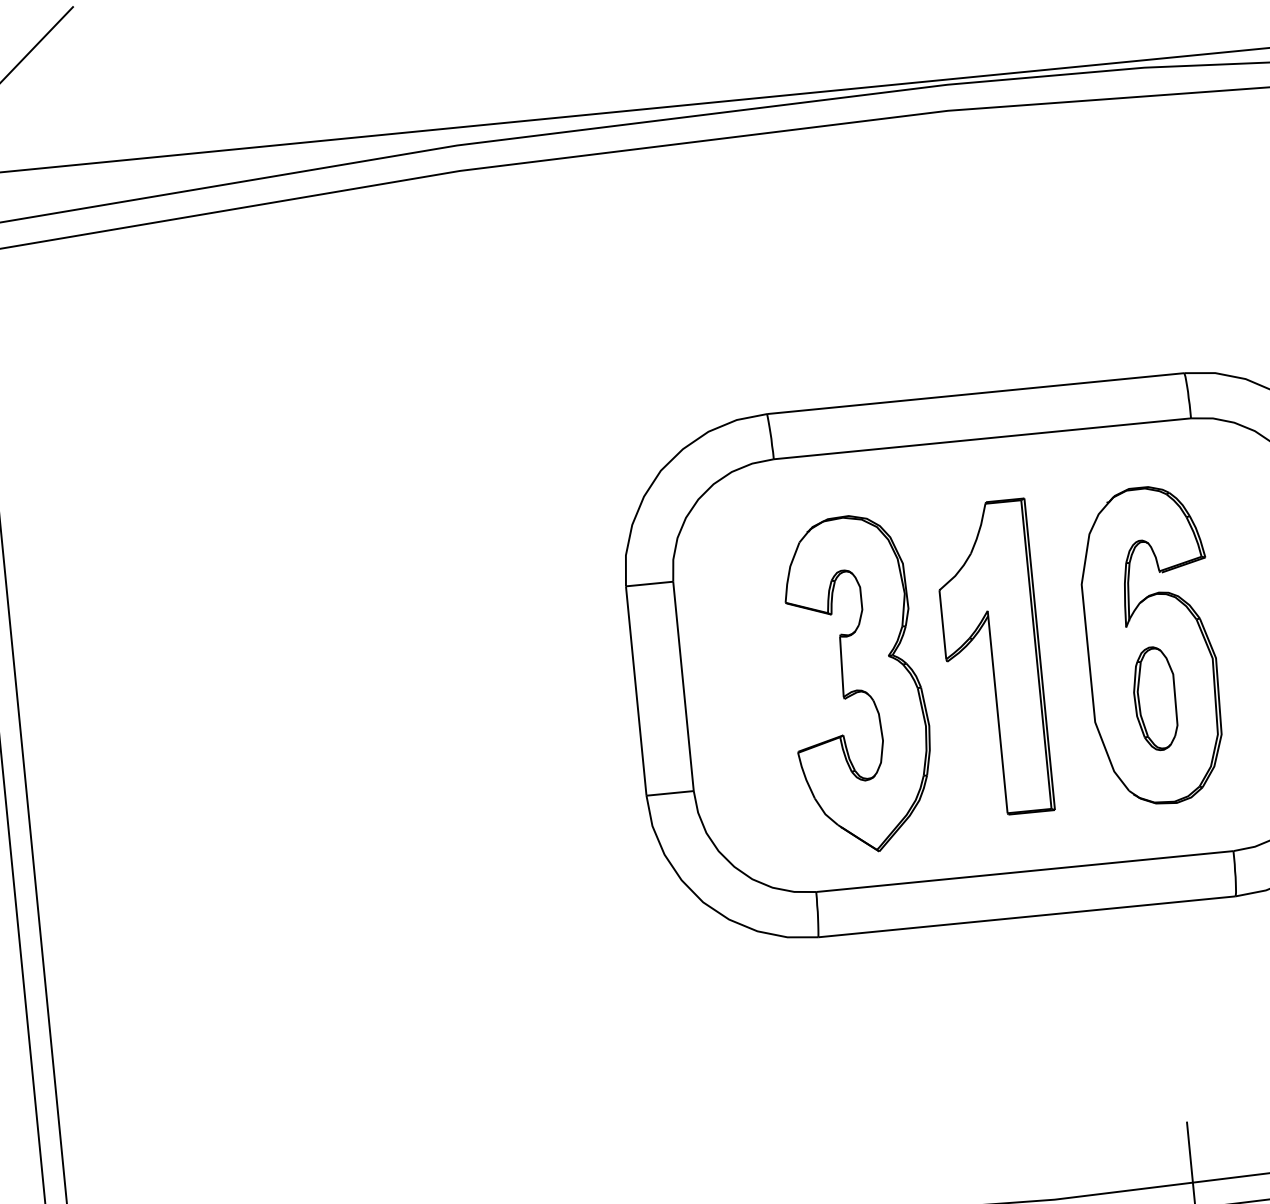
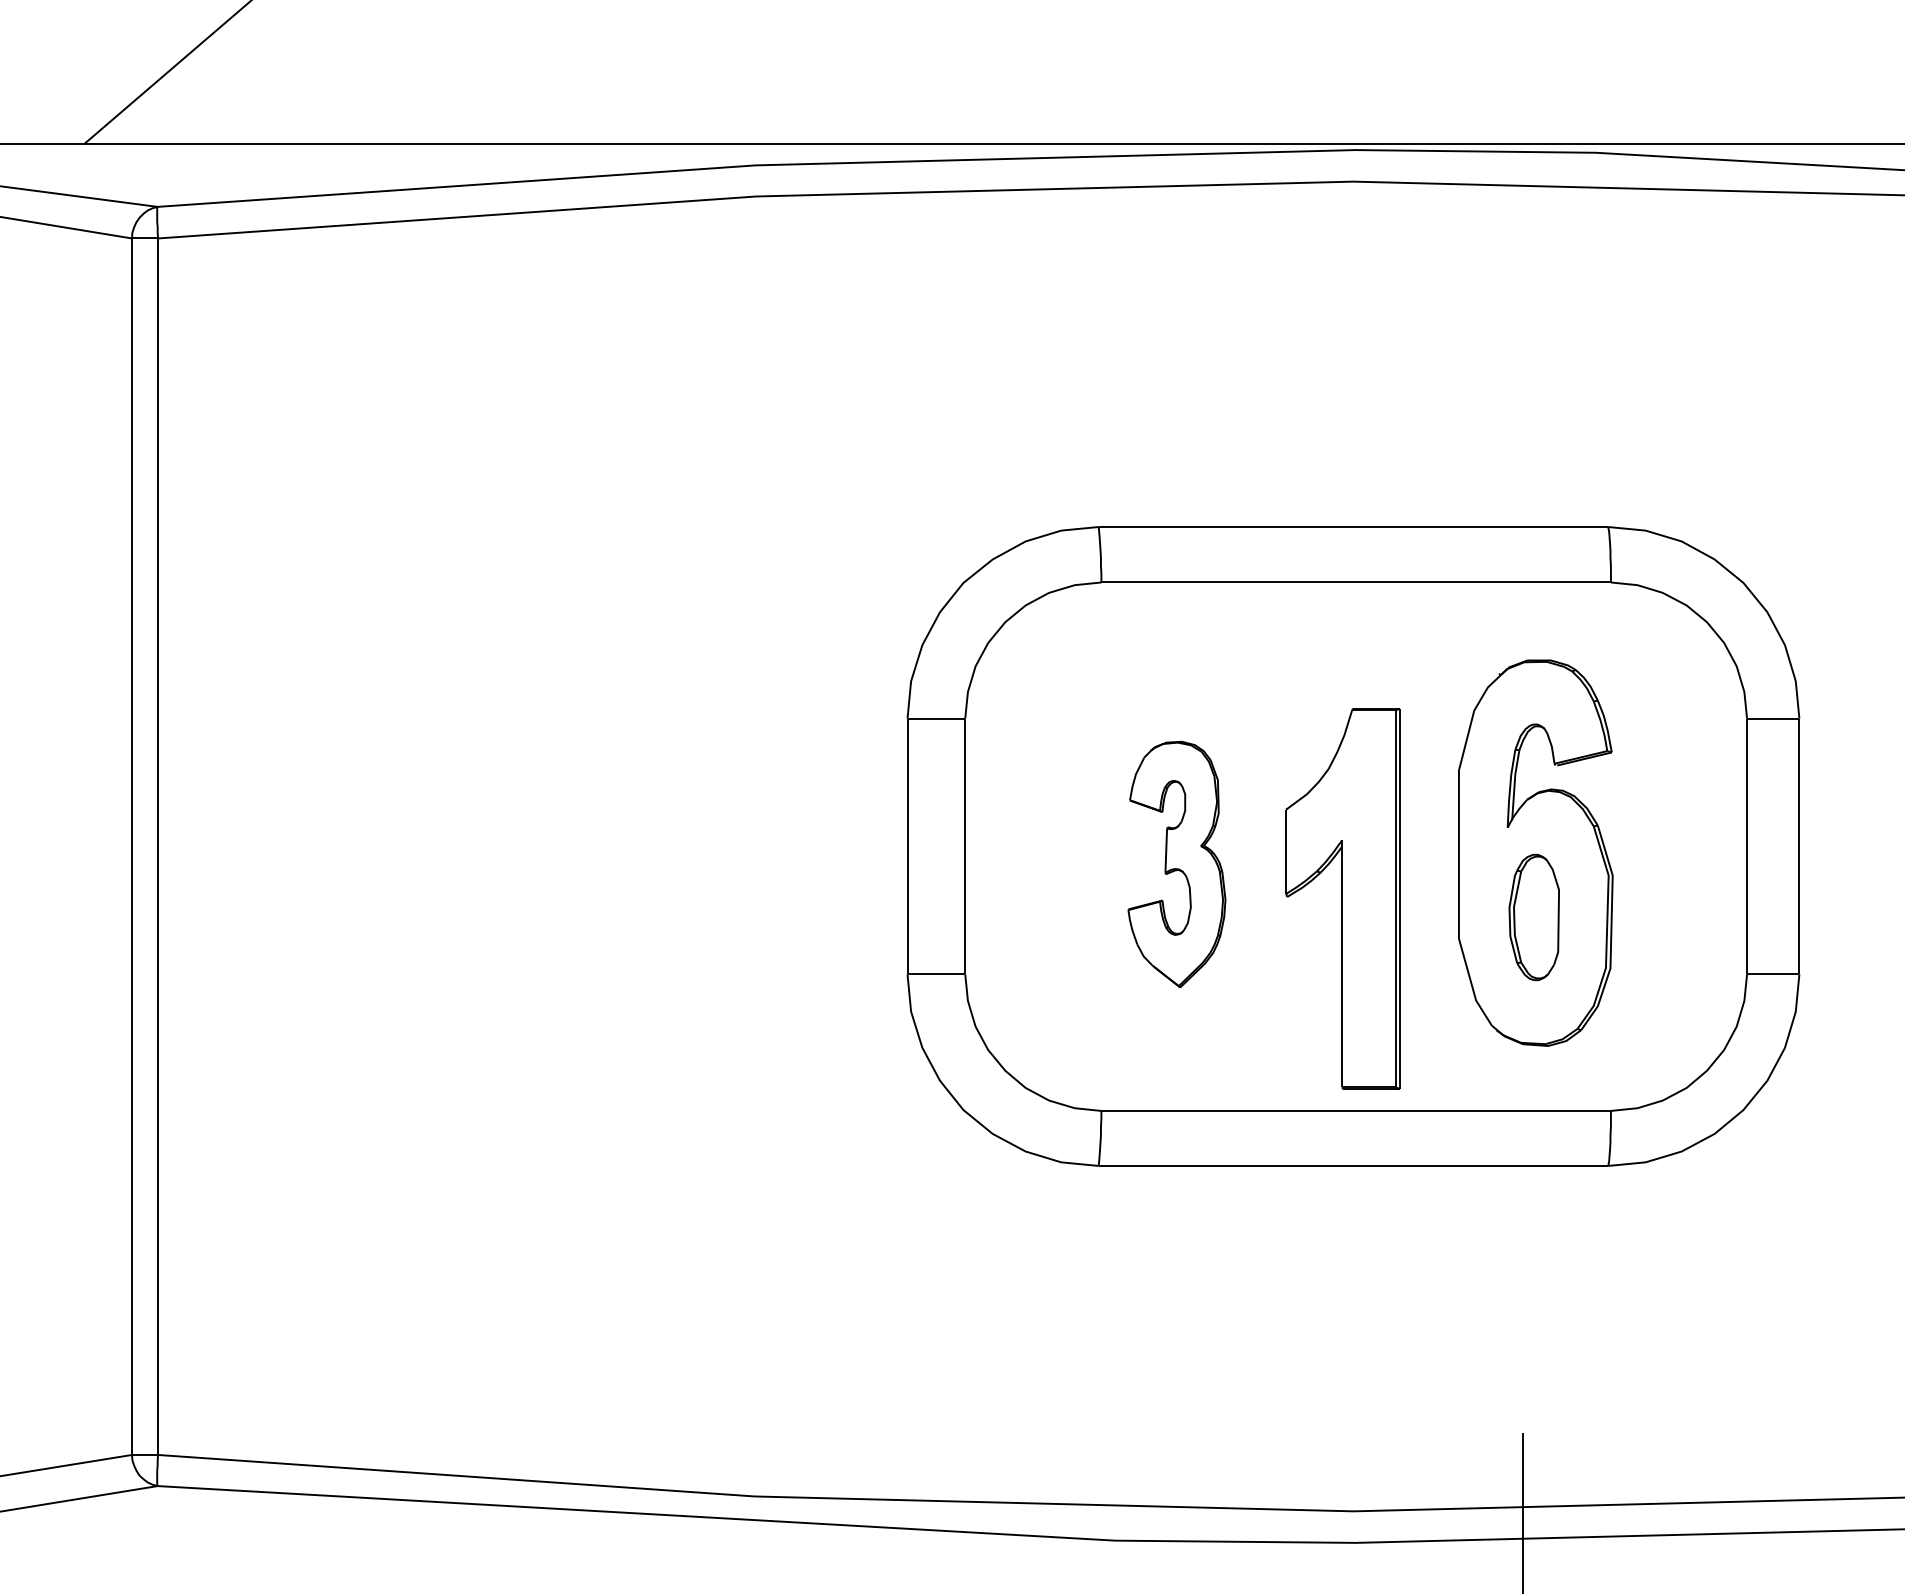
part: (992, 658) -> (1342, 898), moved
part: (857, 684) -> (1176, 864), size x0.6

